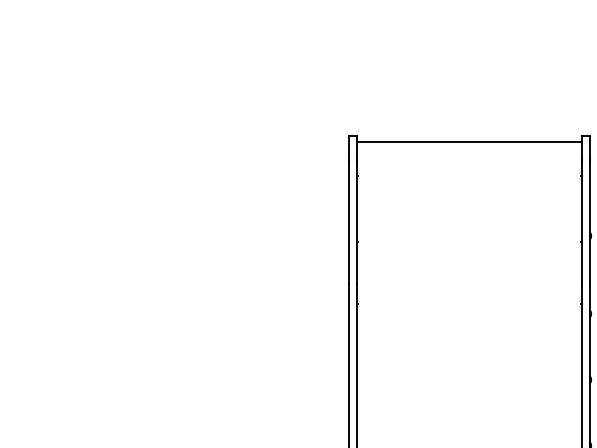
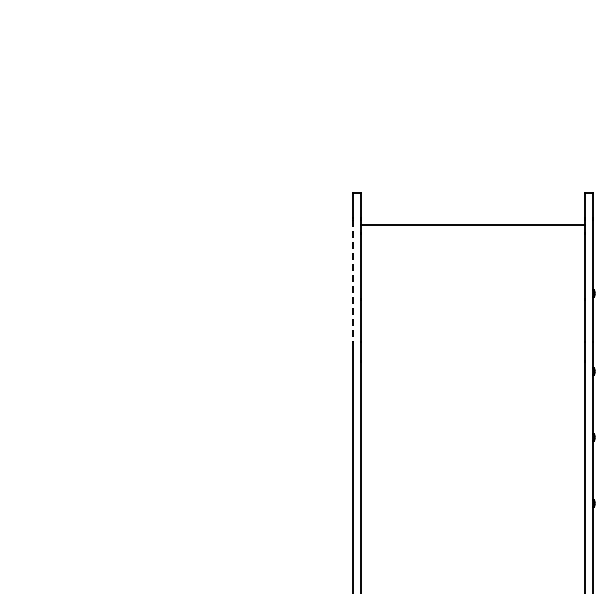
line: (469, 141) -> (473, 225), moved
line: (349, 222) -> (353, 280), solid -> dashed

